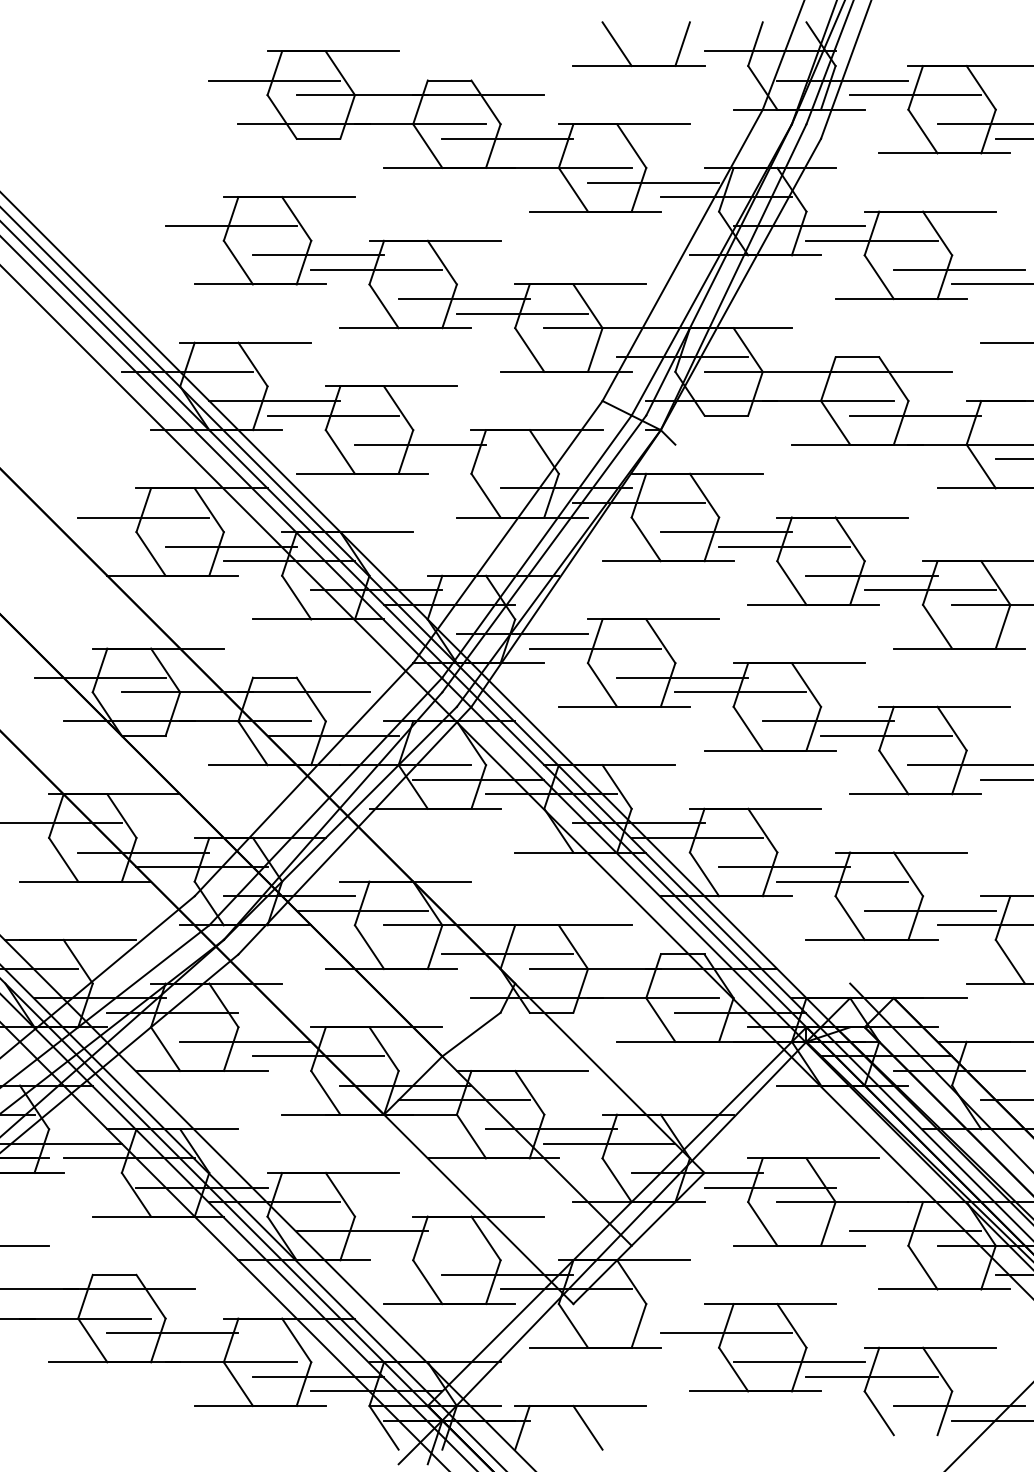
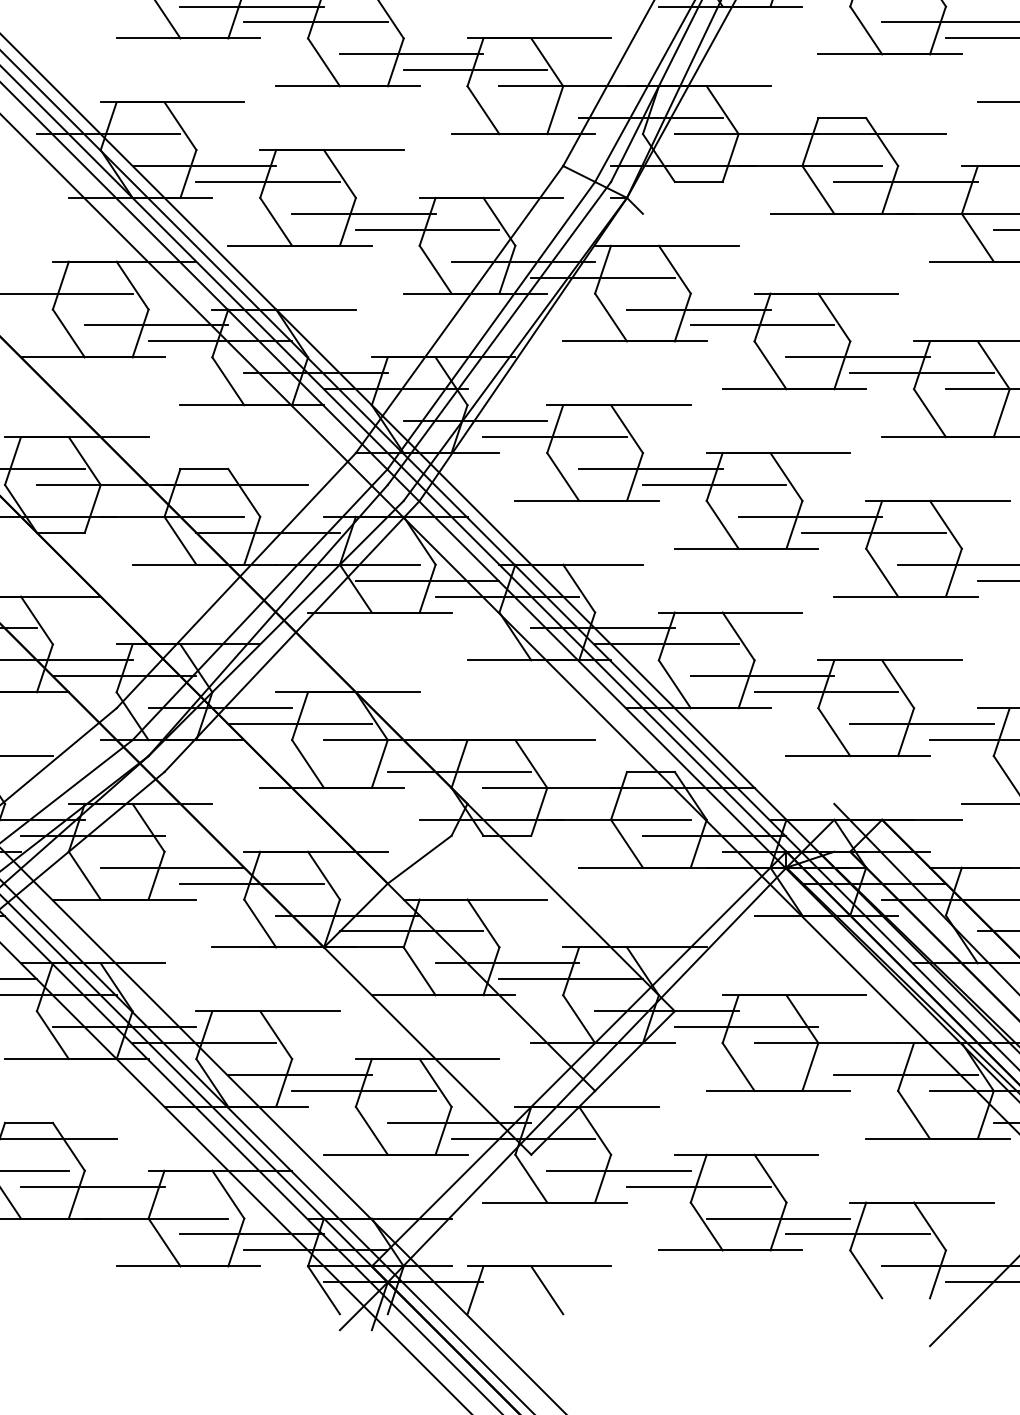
line: (478, 459) -> (427, 230), added
line: (420, 1245) -> (363, 1090), added
line: (653, 1318) -> (618, 1170), added

